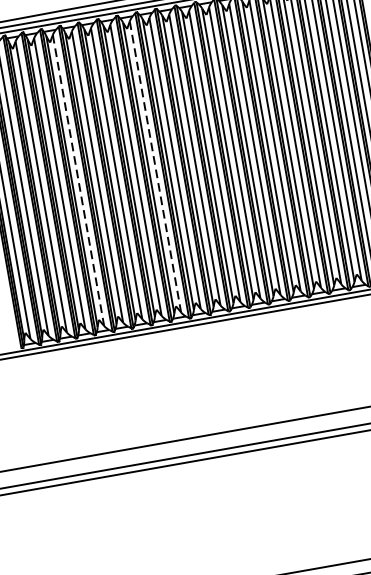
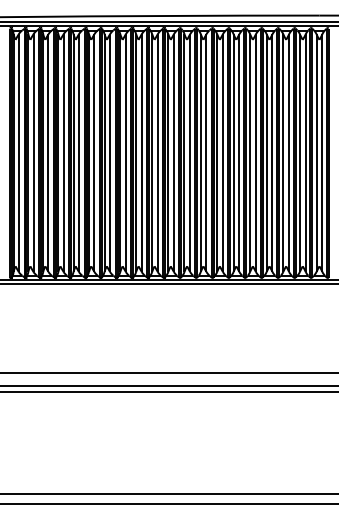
line: (155, 167) -> (141, 153), dashed -> solid
line: (78, 181) -> (78, 153), dashed -> solid

